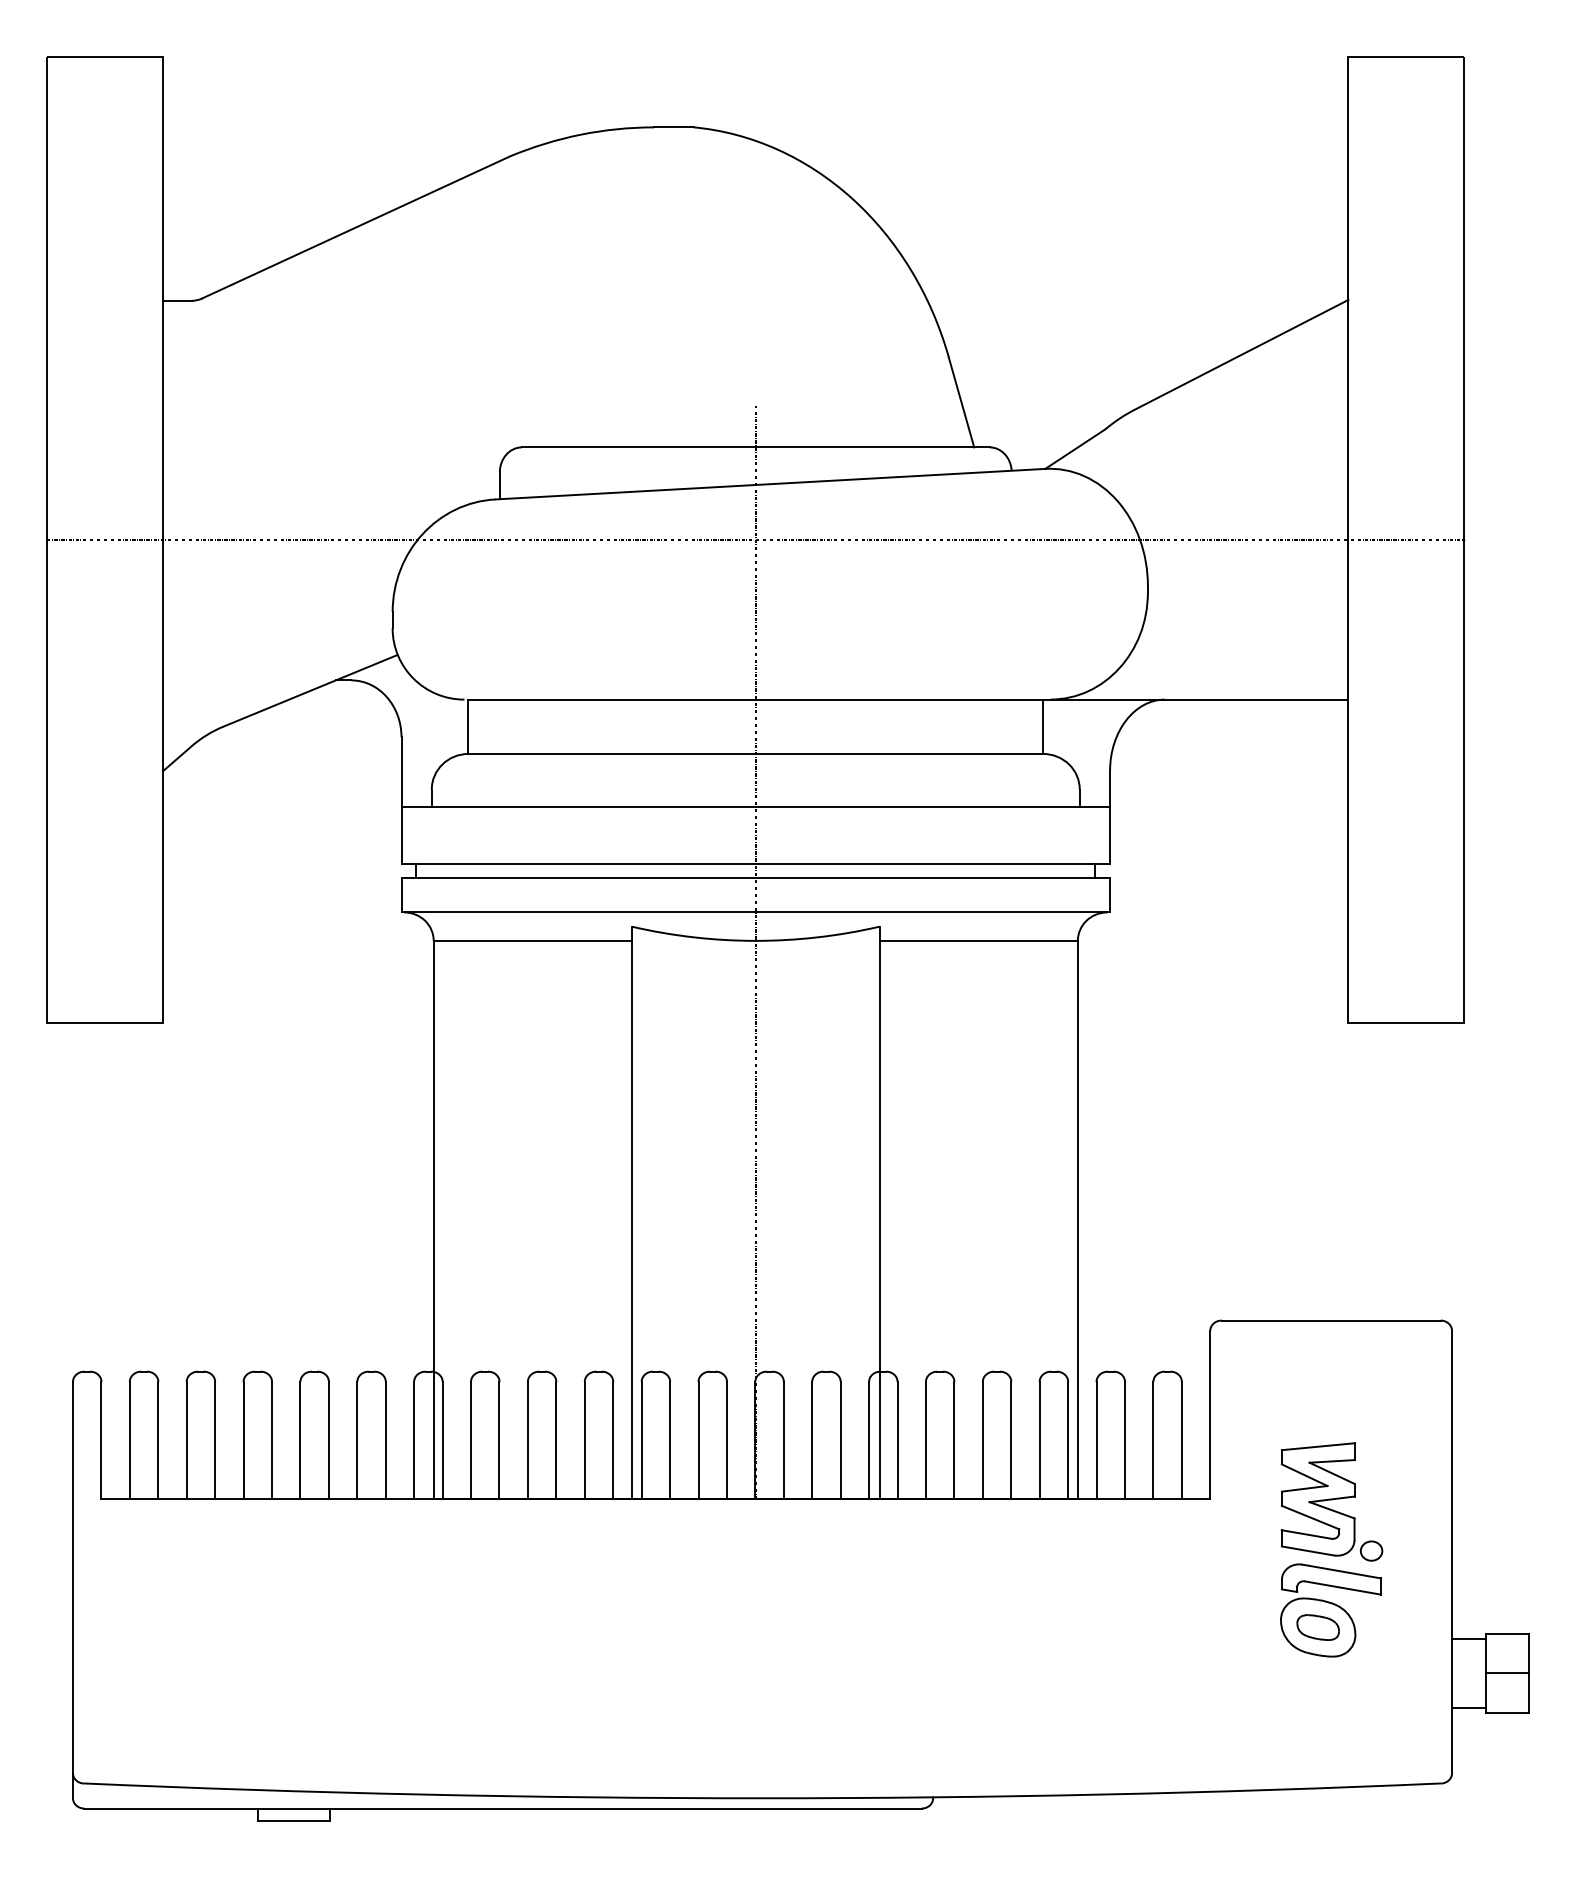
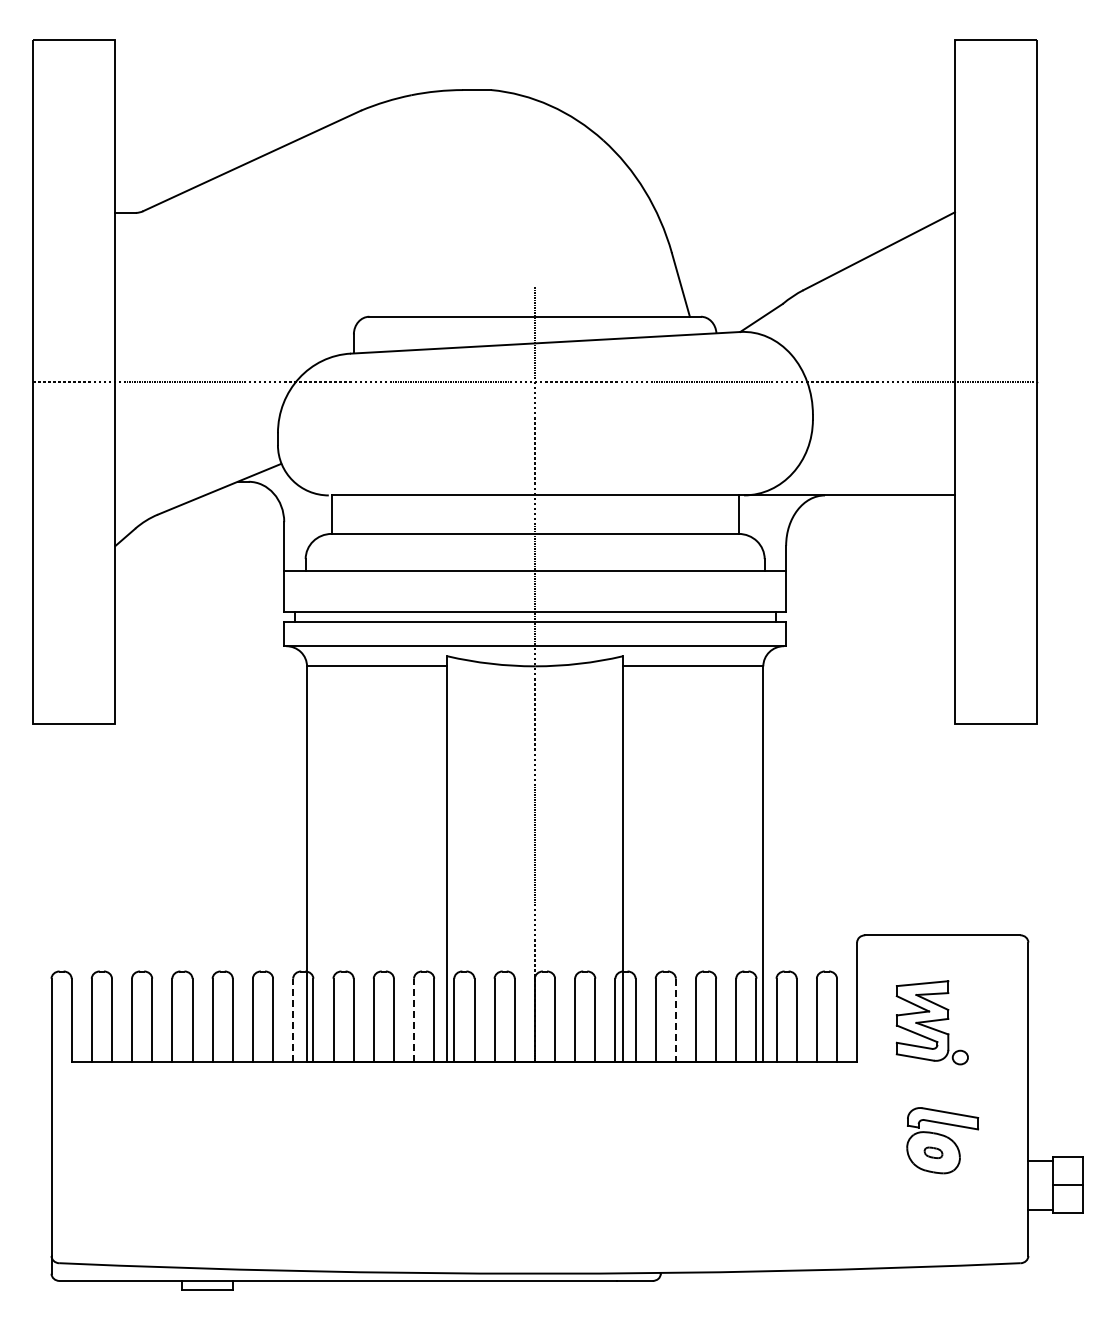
line: (414, 1440) -> (293, 1020), solid -> dashed
line: (585, 1440) -> (414, 1020), solid -> dashed
line: (953, 1440) -> (675, 1020), solid -> dashed
part: (1330, 1501) -> (931, 1022), moved
part: (1318, 1627) -> (933, 1152), size x0.6

